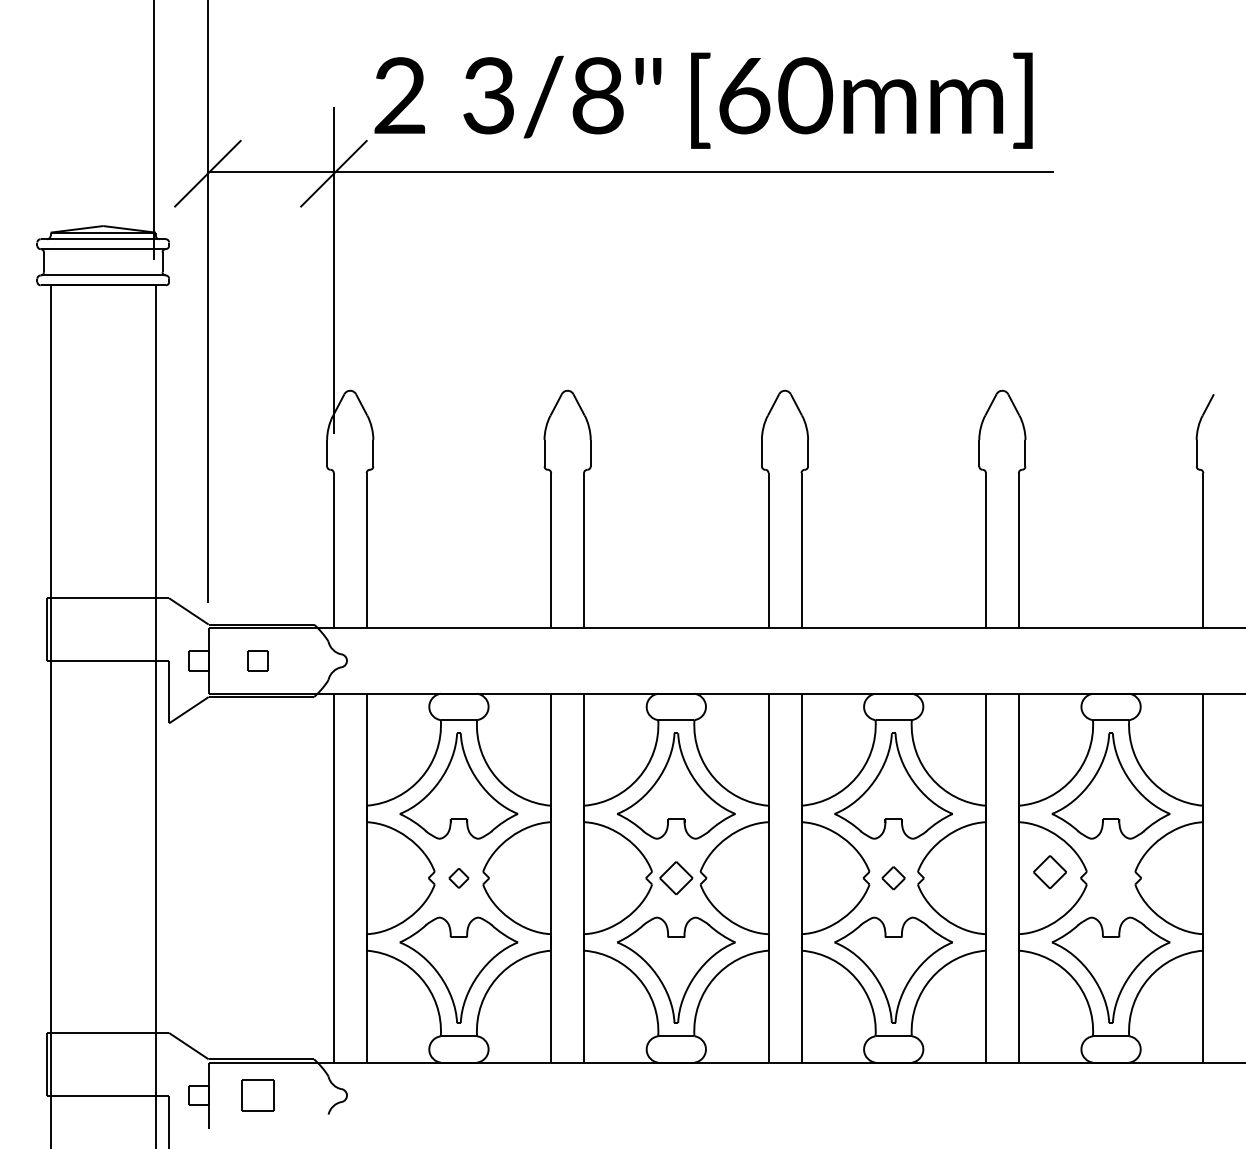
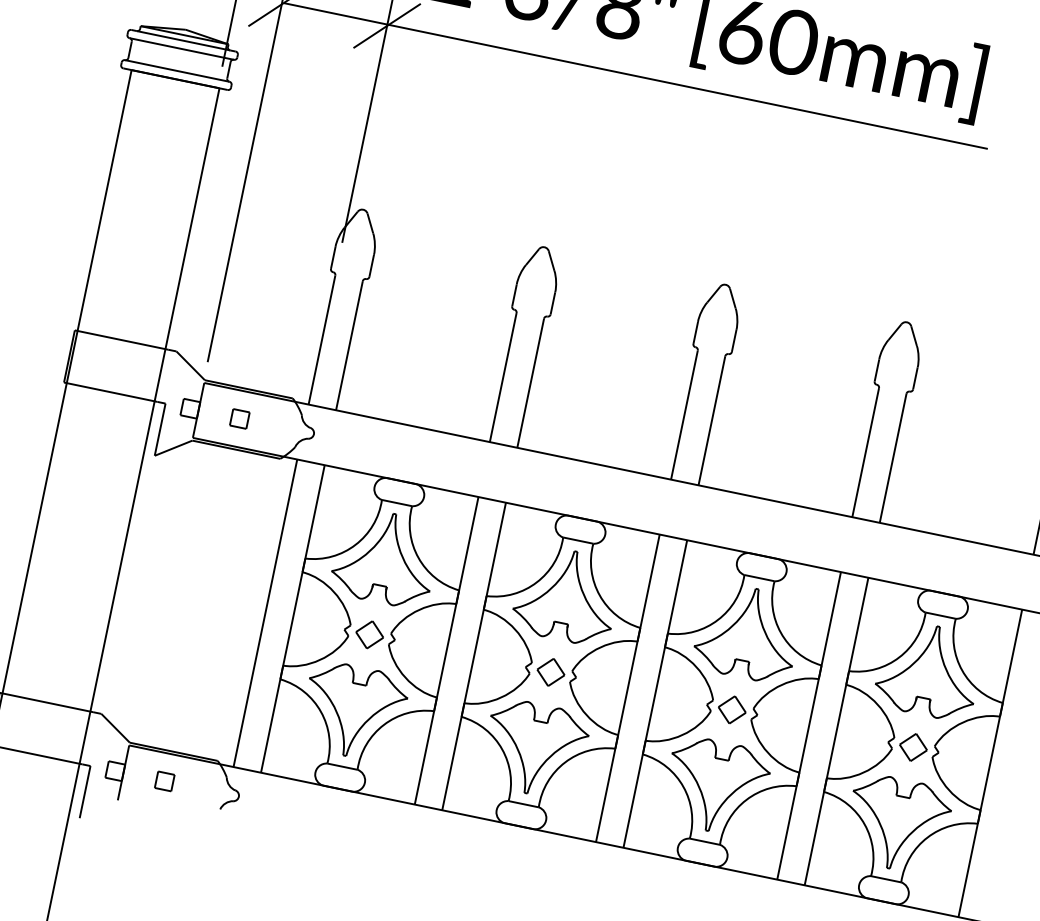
part: (1049, 872) -> (912, 747), moved
part: (458, 878) -> (369, 635), size x1.67
part: (893, 878) -> (731, 710), size x1.43
part: (257, 1095) -> (164, 781), size x0.62

